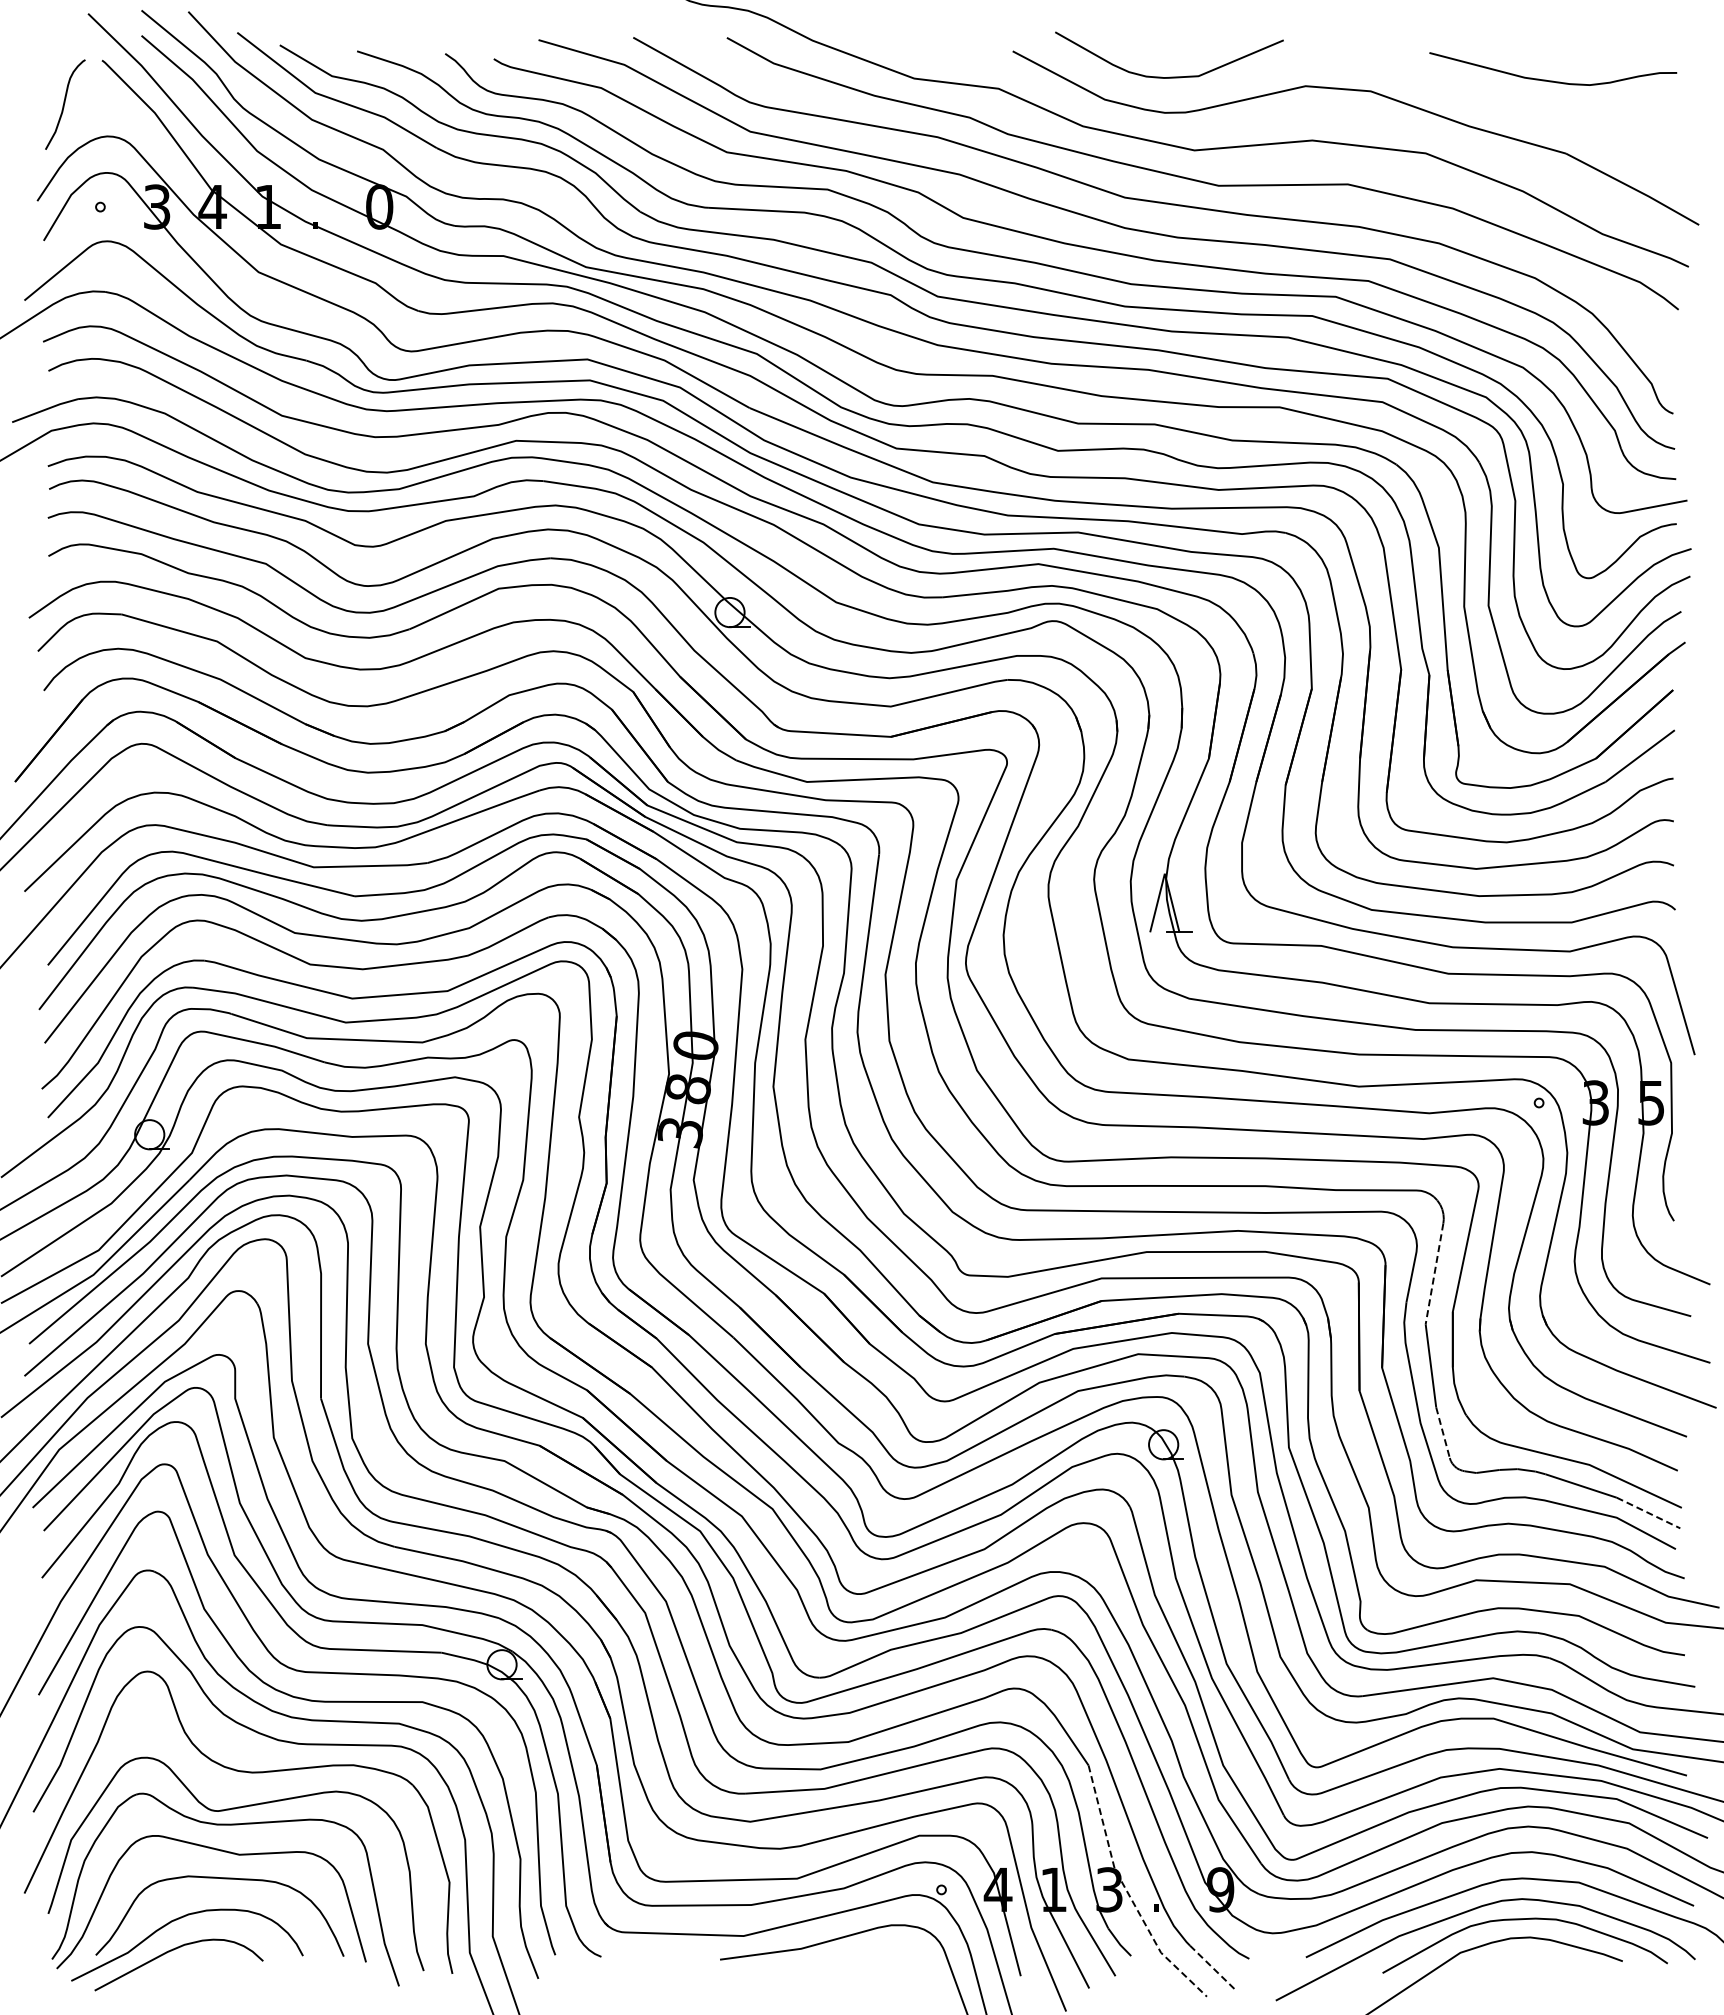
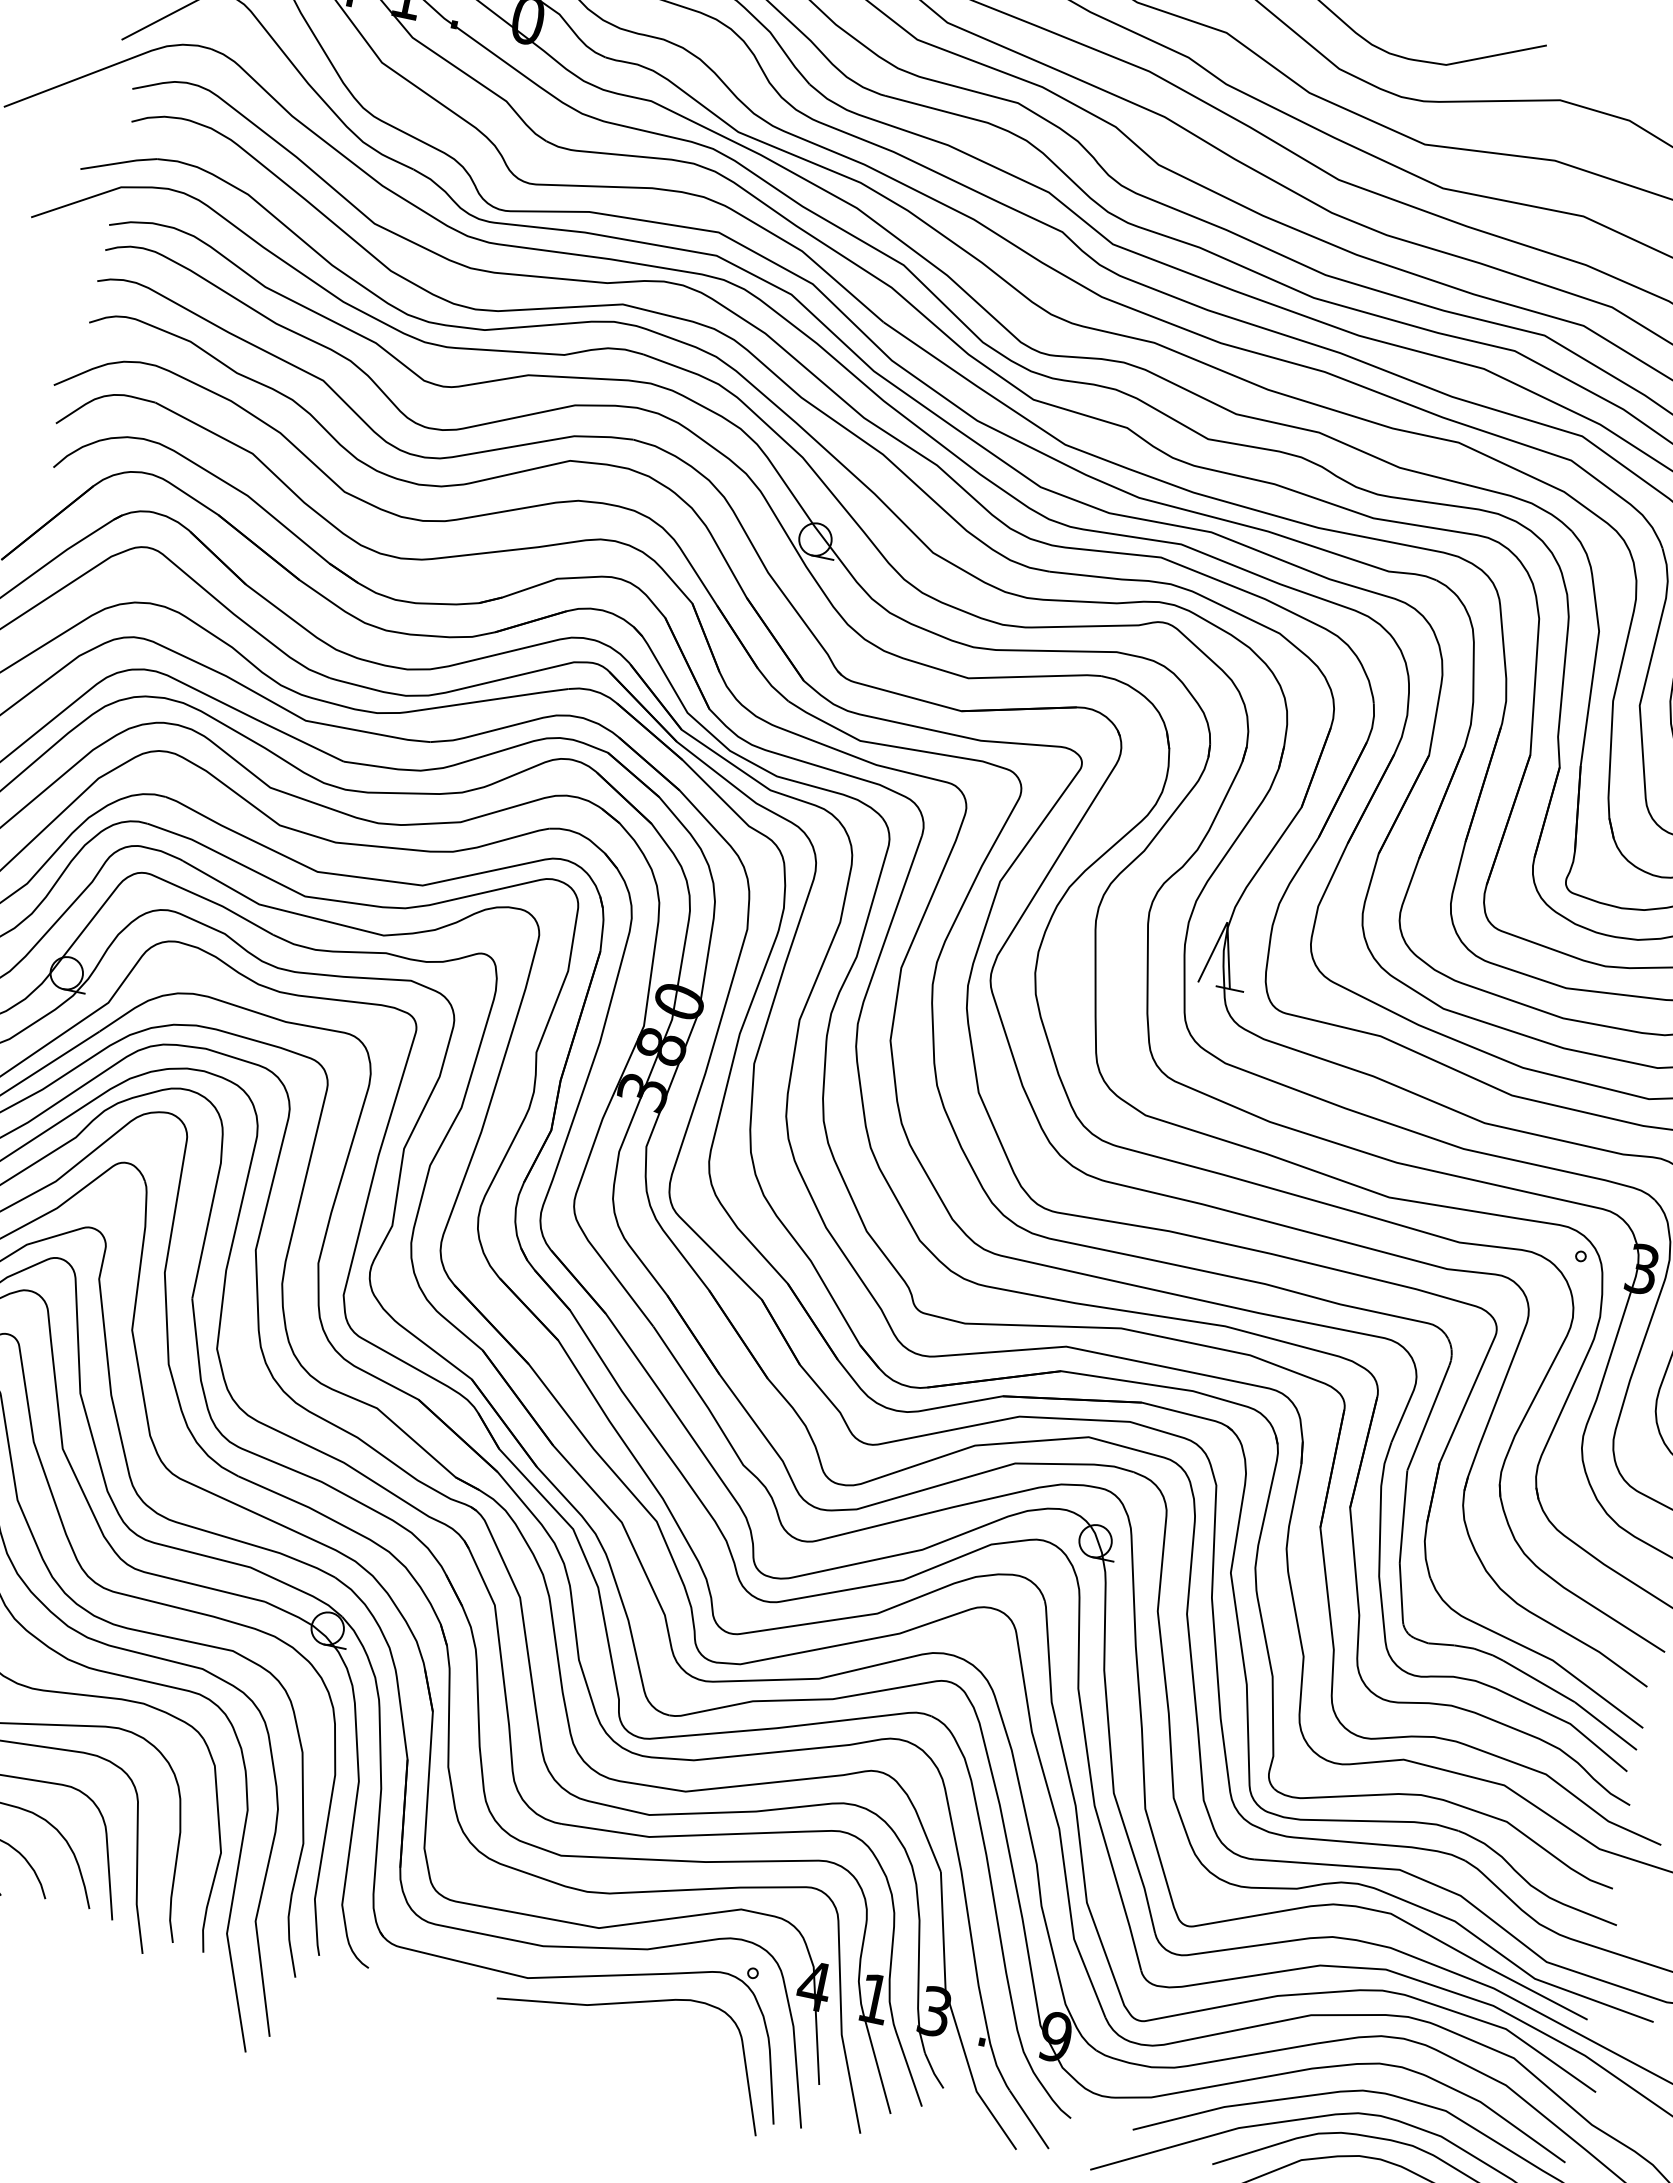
line: (1434, 1274) -> (1428, 1418), dashed -> solid
line: (1443, 1433) -> (1401, 1593), dashed -> solid
line: (1648, 1513) -> (1605, 1726), dashed -> solid
line: (1127, 1891) -> (954, 2017), dashed -> solid
line: (1212, 1967) -> (1029, 2119), dashed -> solid

